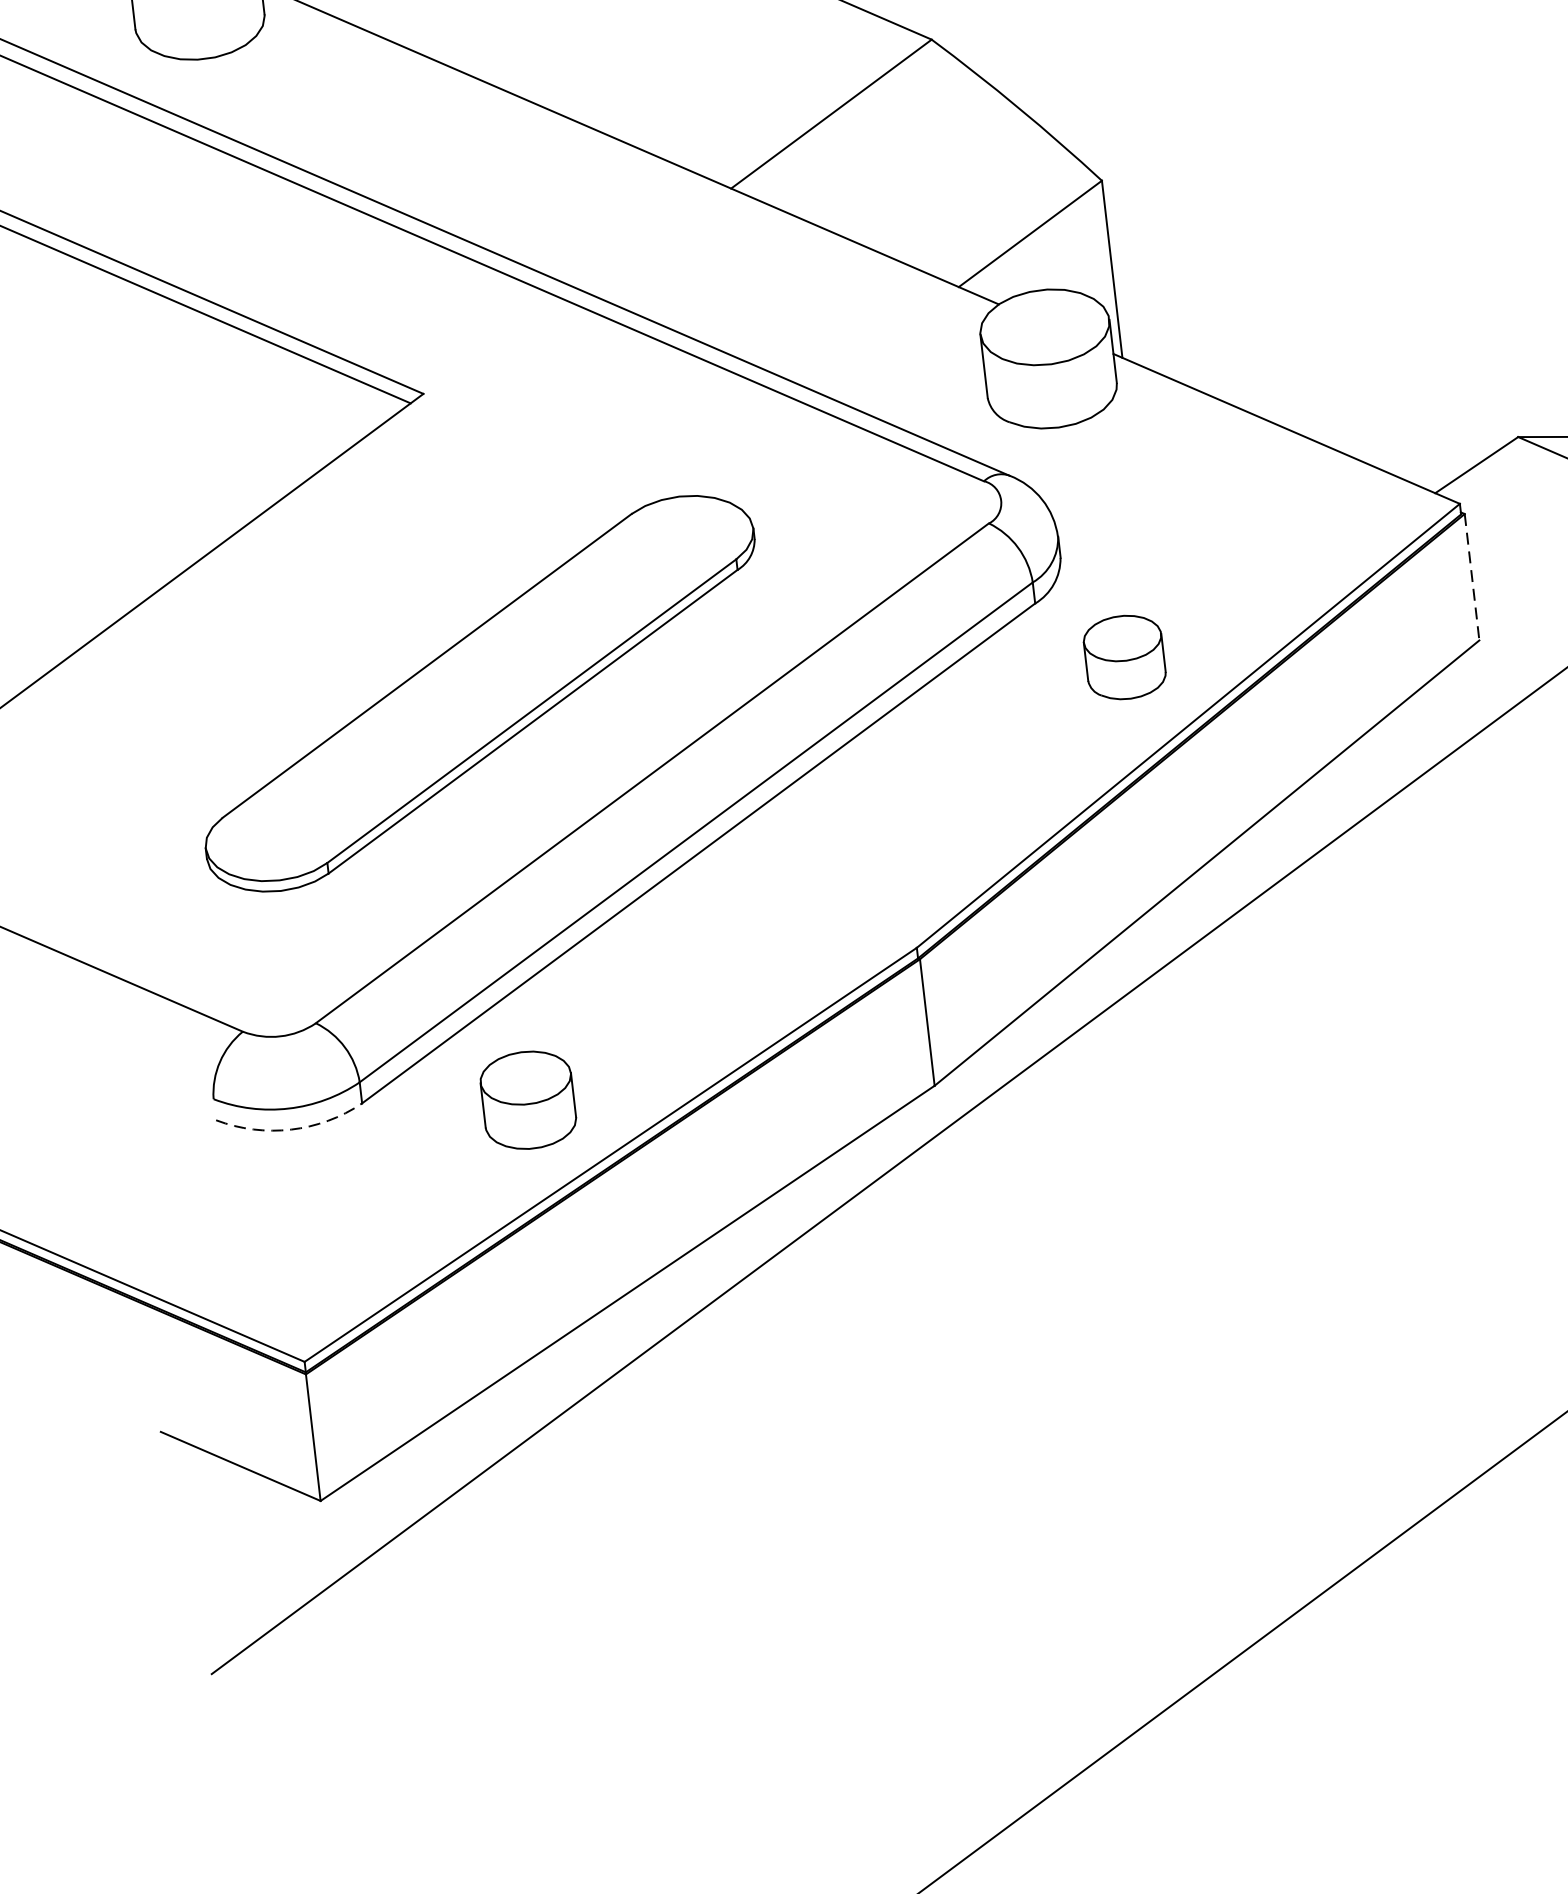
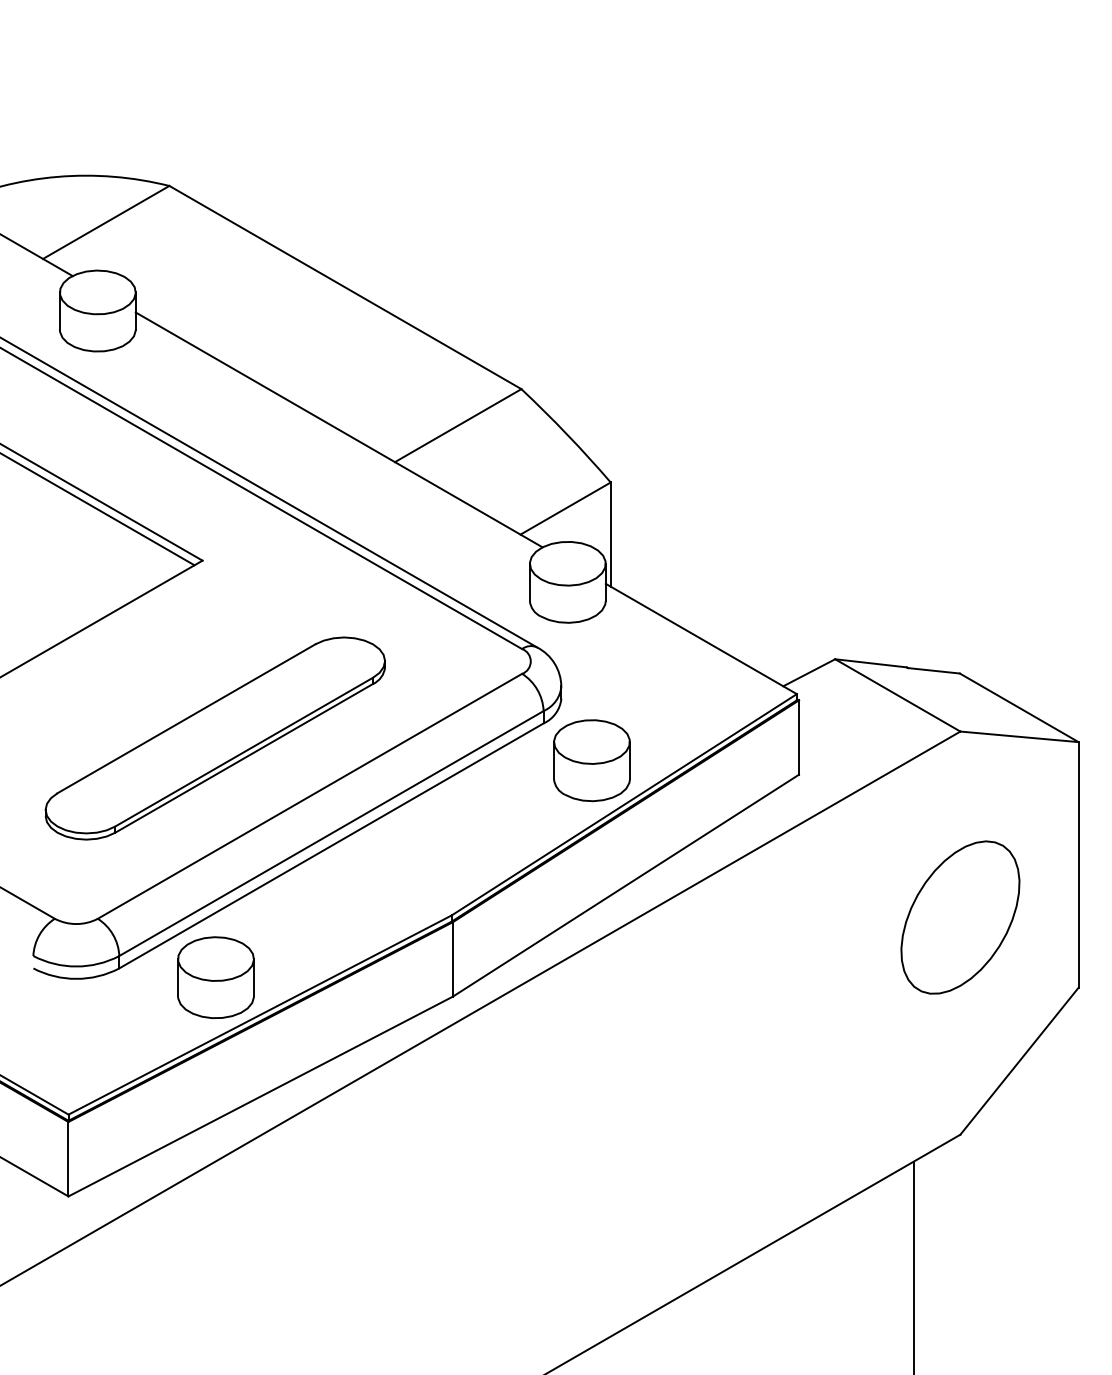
line: (1473, 578) -> (799, 738), dashed -> solid
part: (1123, 657) -> (591, 760), size x1.67
part: (527, 1099) -> (215, 977), size x1.43
arc: (291, 1128) -> (76, 978), dashed -> solid

